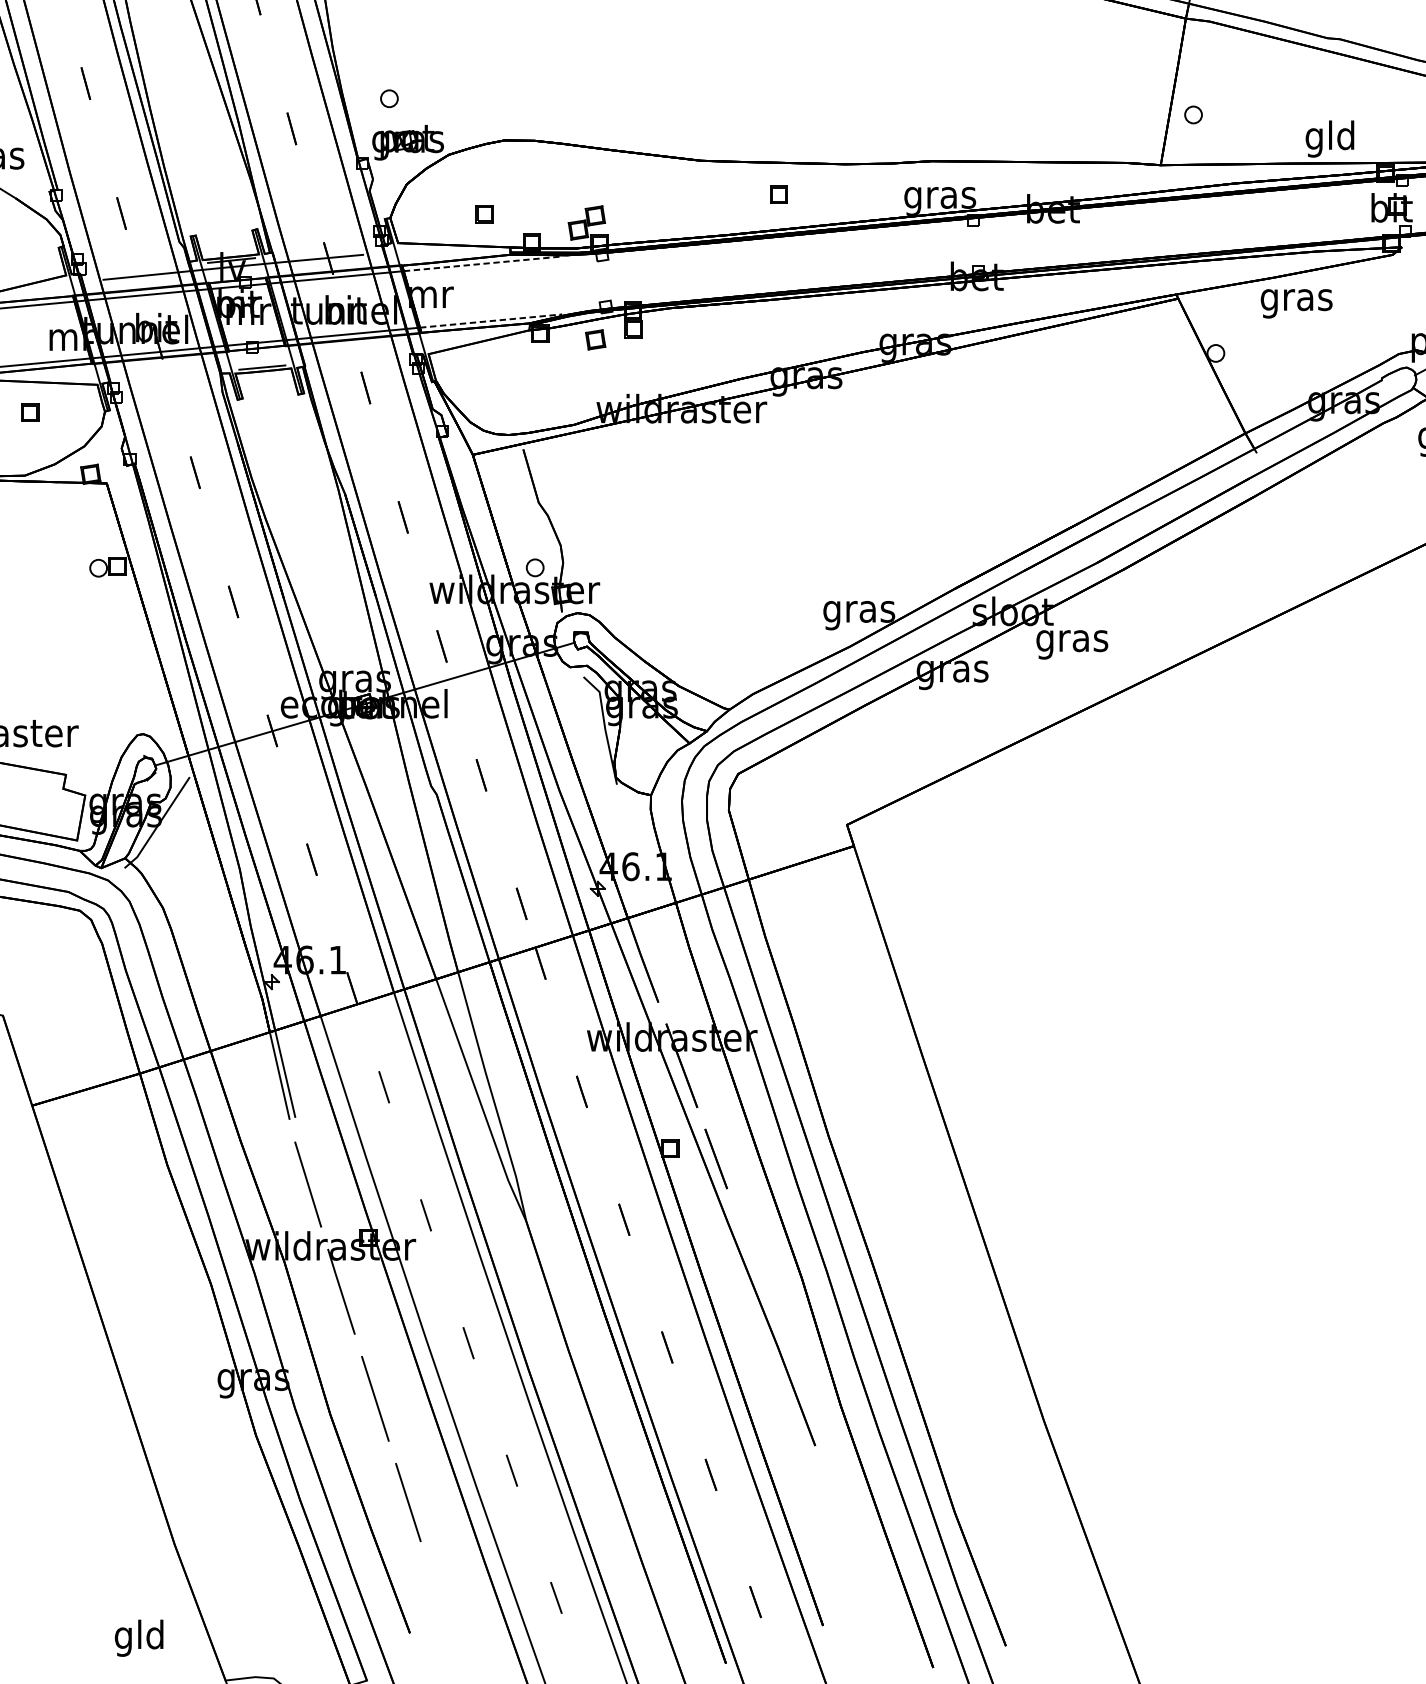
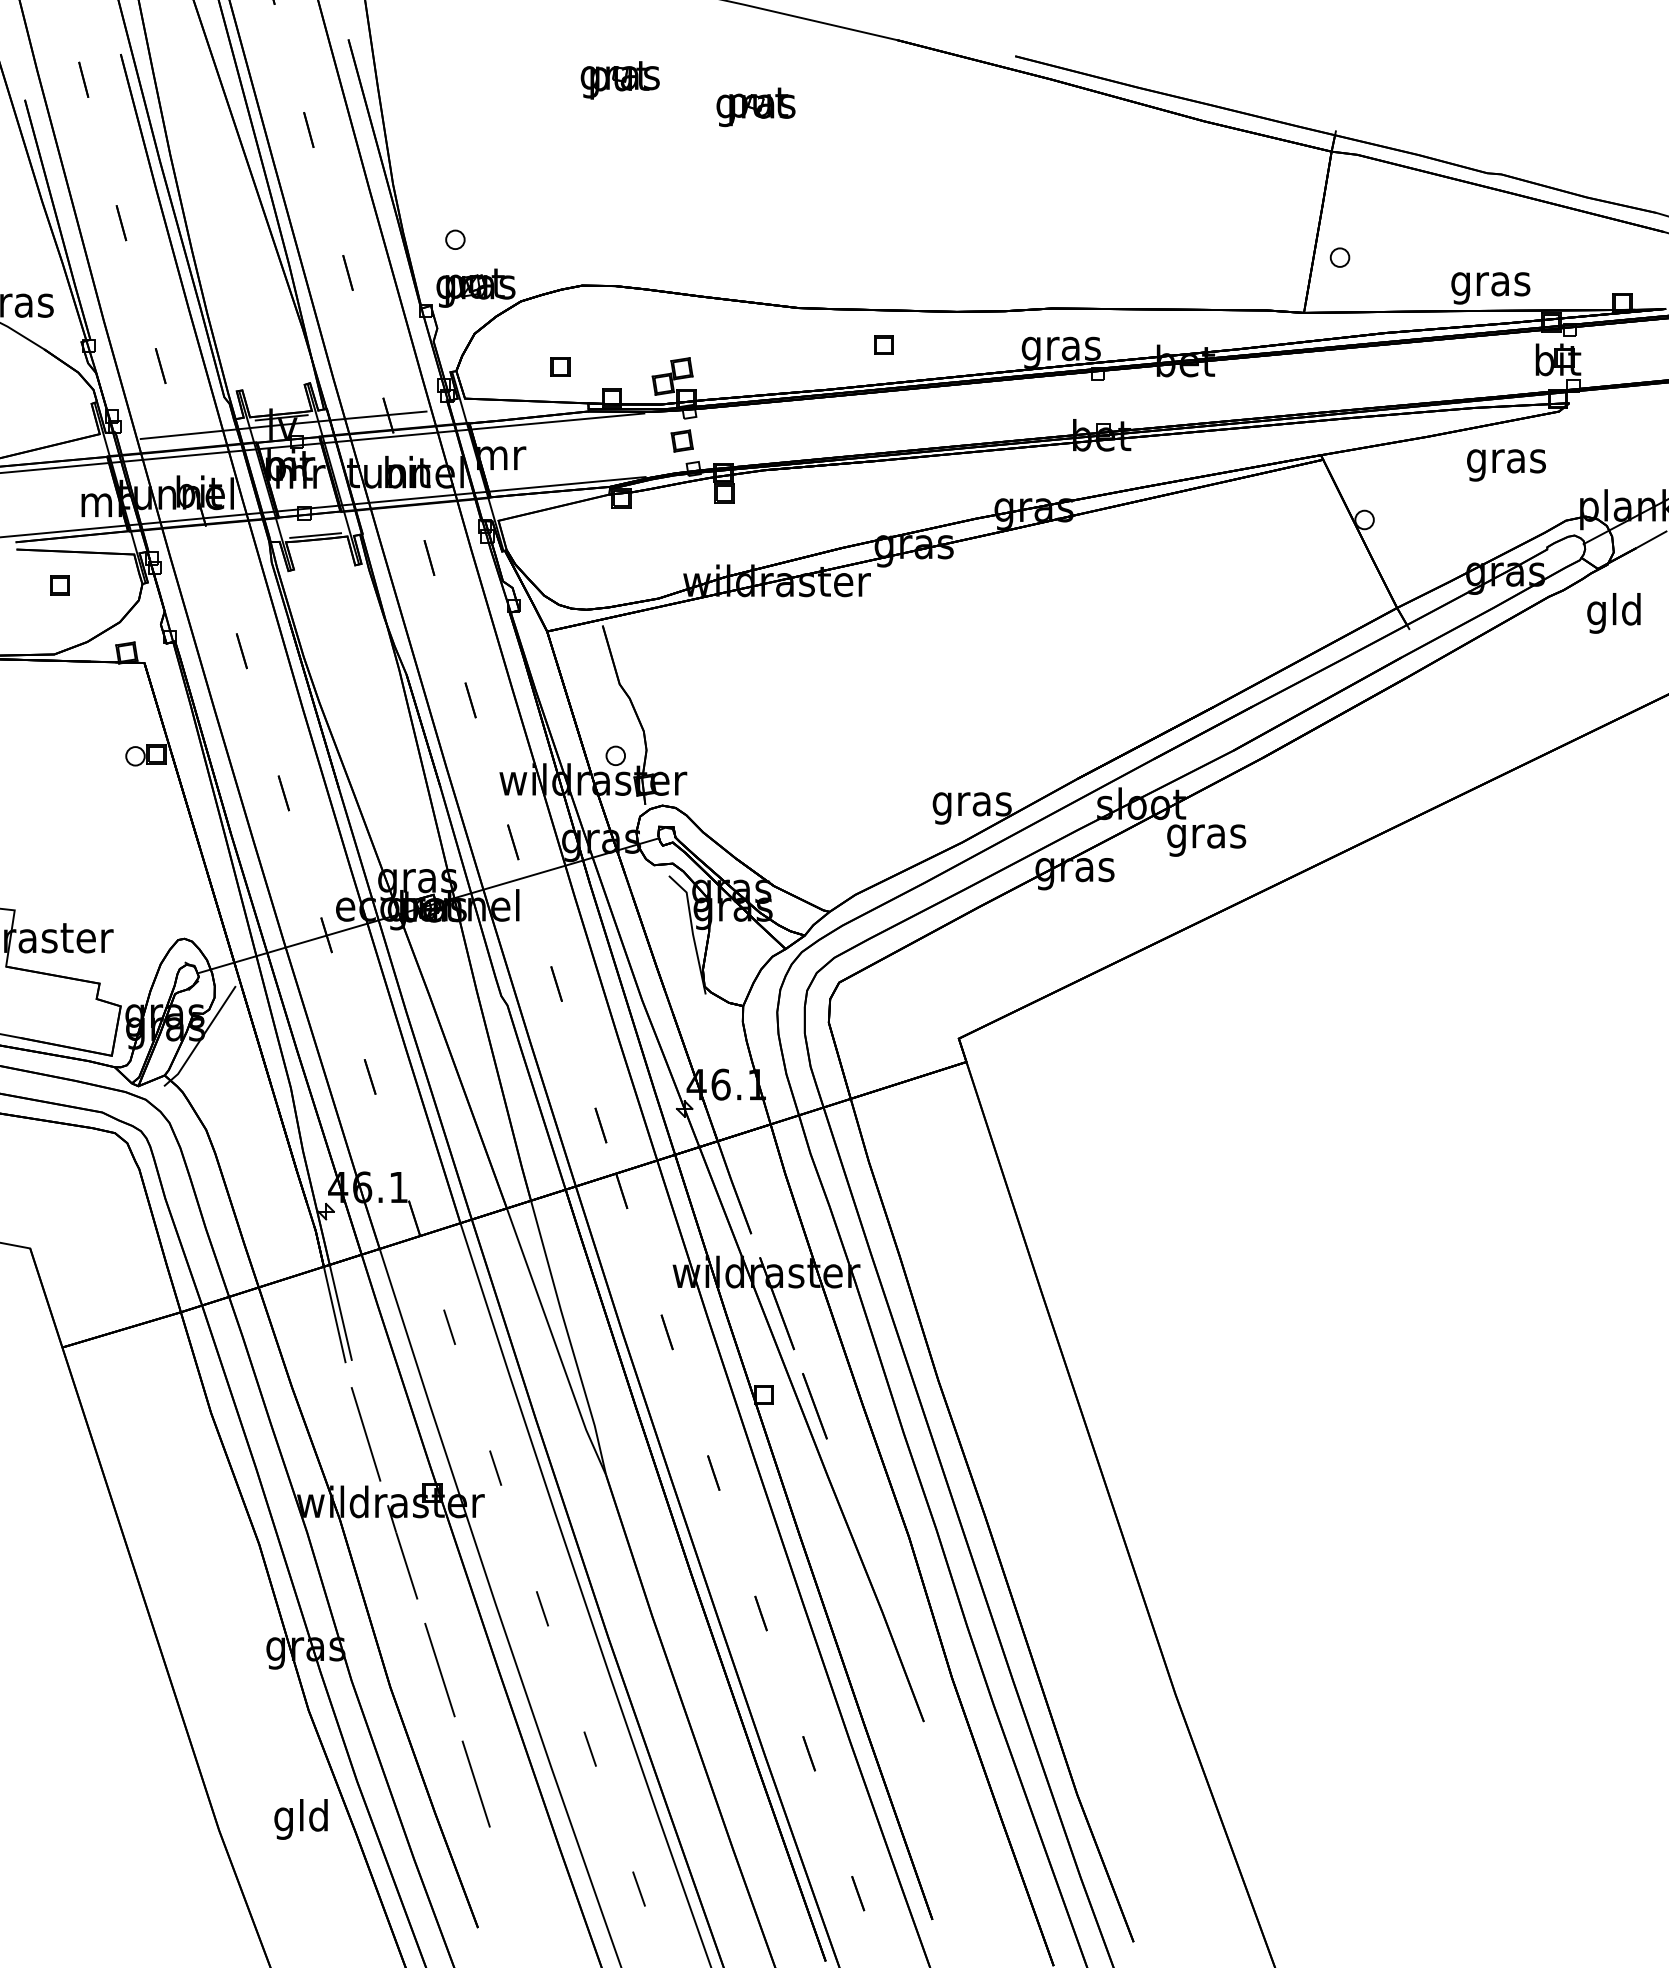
text: (1330, 138) -> (1490, 283), gld -> gras
line: (482, 263) -> (557, 421), dashed -> solid
text: (1296, 303) -> (1506, 465), moved
line: (491, 321) -> (567, 484), dashed -> solid
part: (594, 339) -> (681, 440), moved
text: (138, 1638) -> (300, 1819), moved

